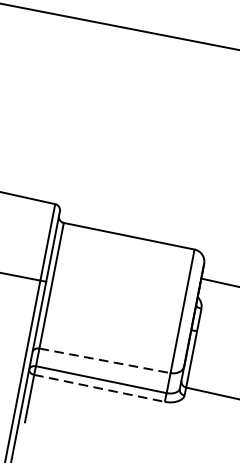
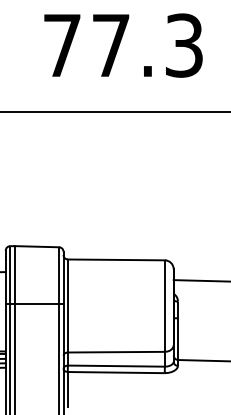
line: (105, 361) -> (116, 352), dashed -> solid
line: (99, 388) -> (116, 372), dashed -> solid

